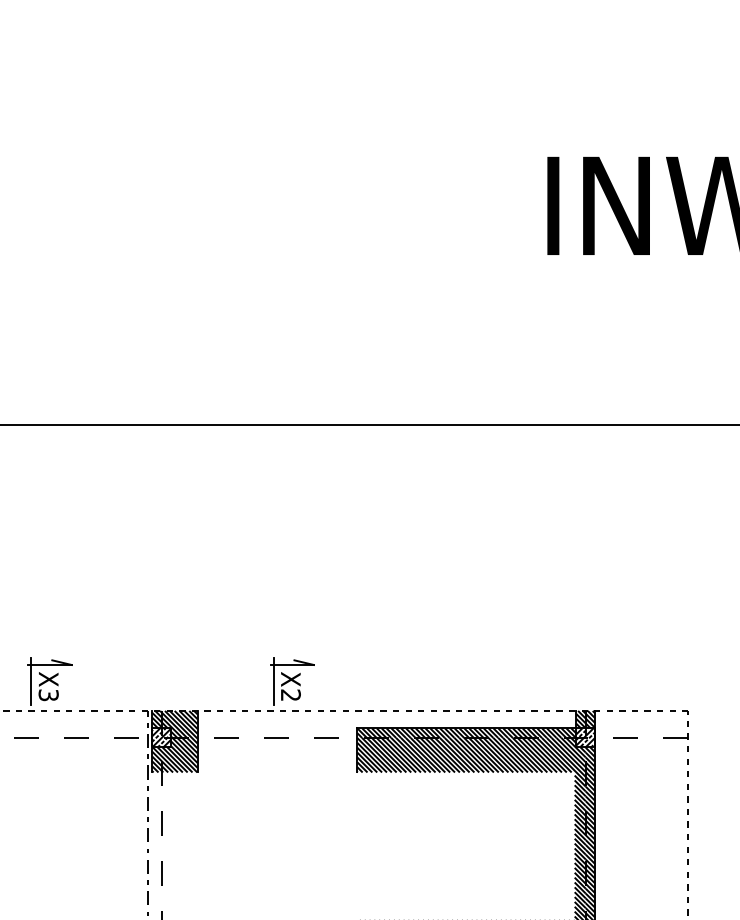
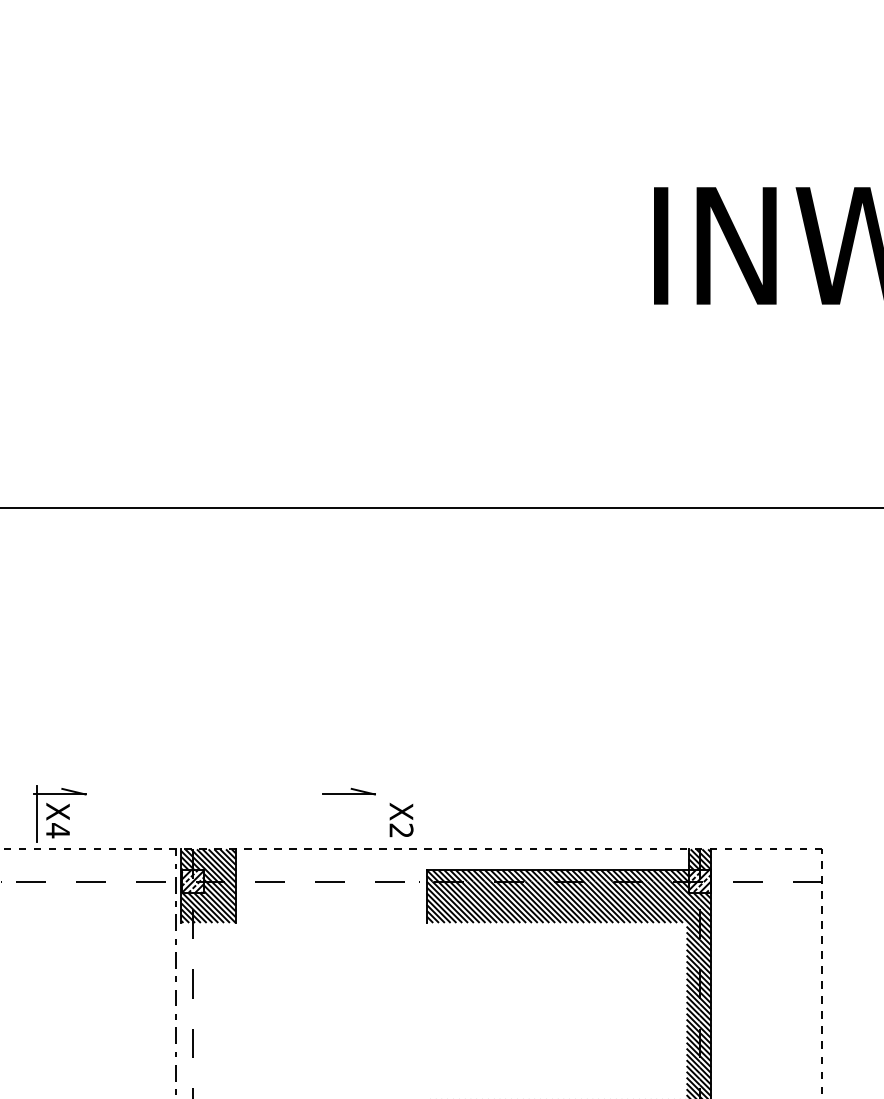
line: (273, 680) -> (326, 813), removed
text: (290, 686) -> (401, 820), moved
text: (48, 695) -> (57, 830), X3 -> X4

